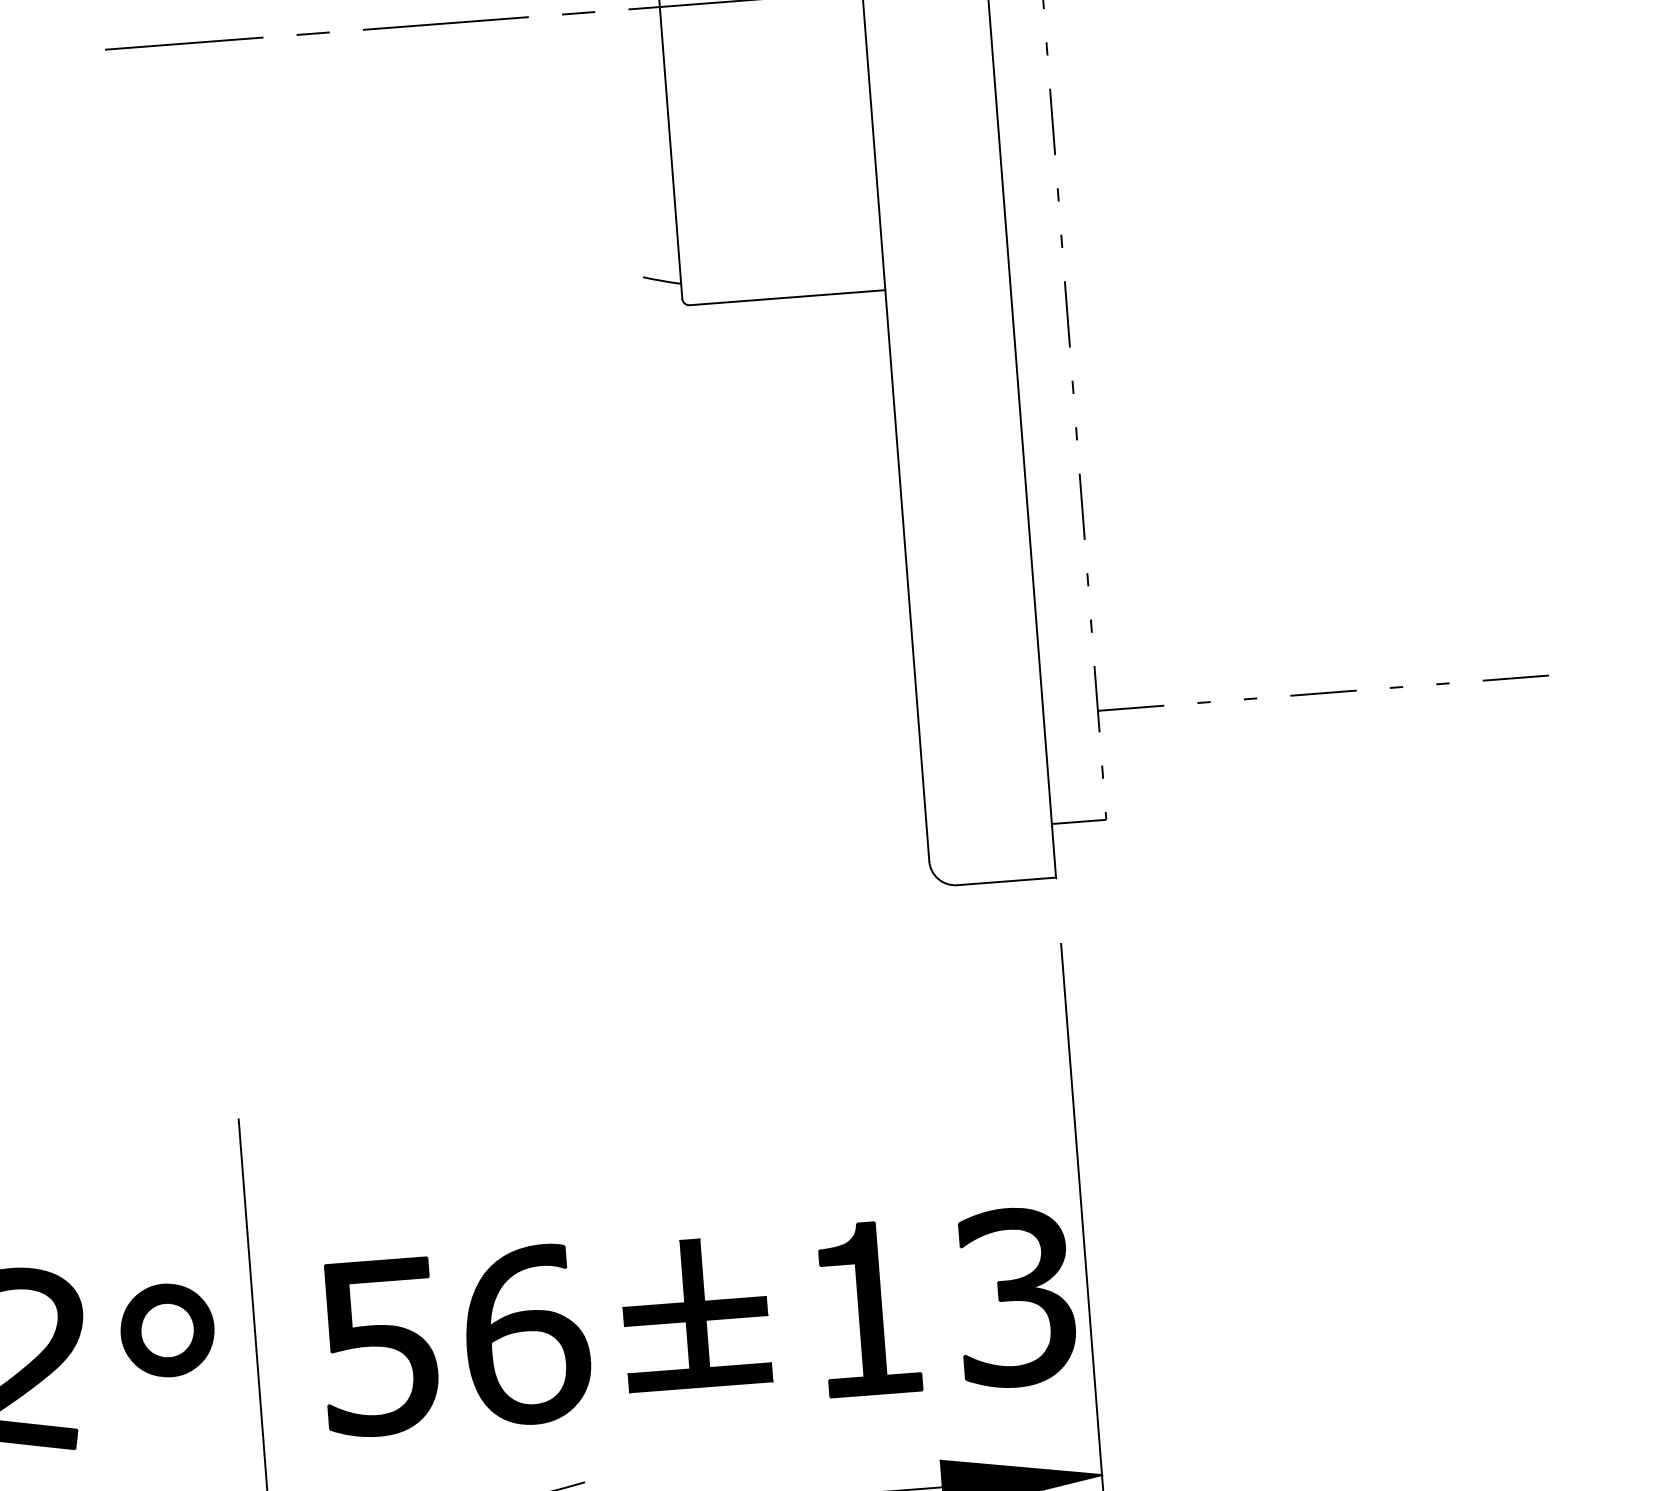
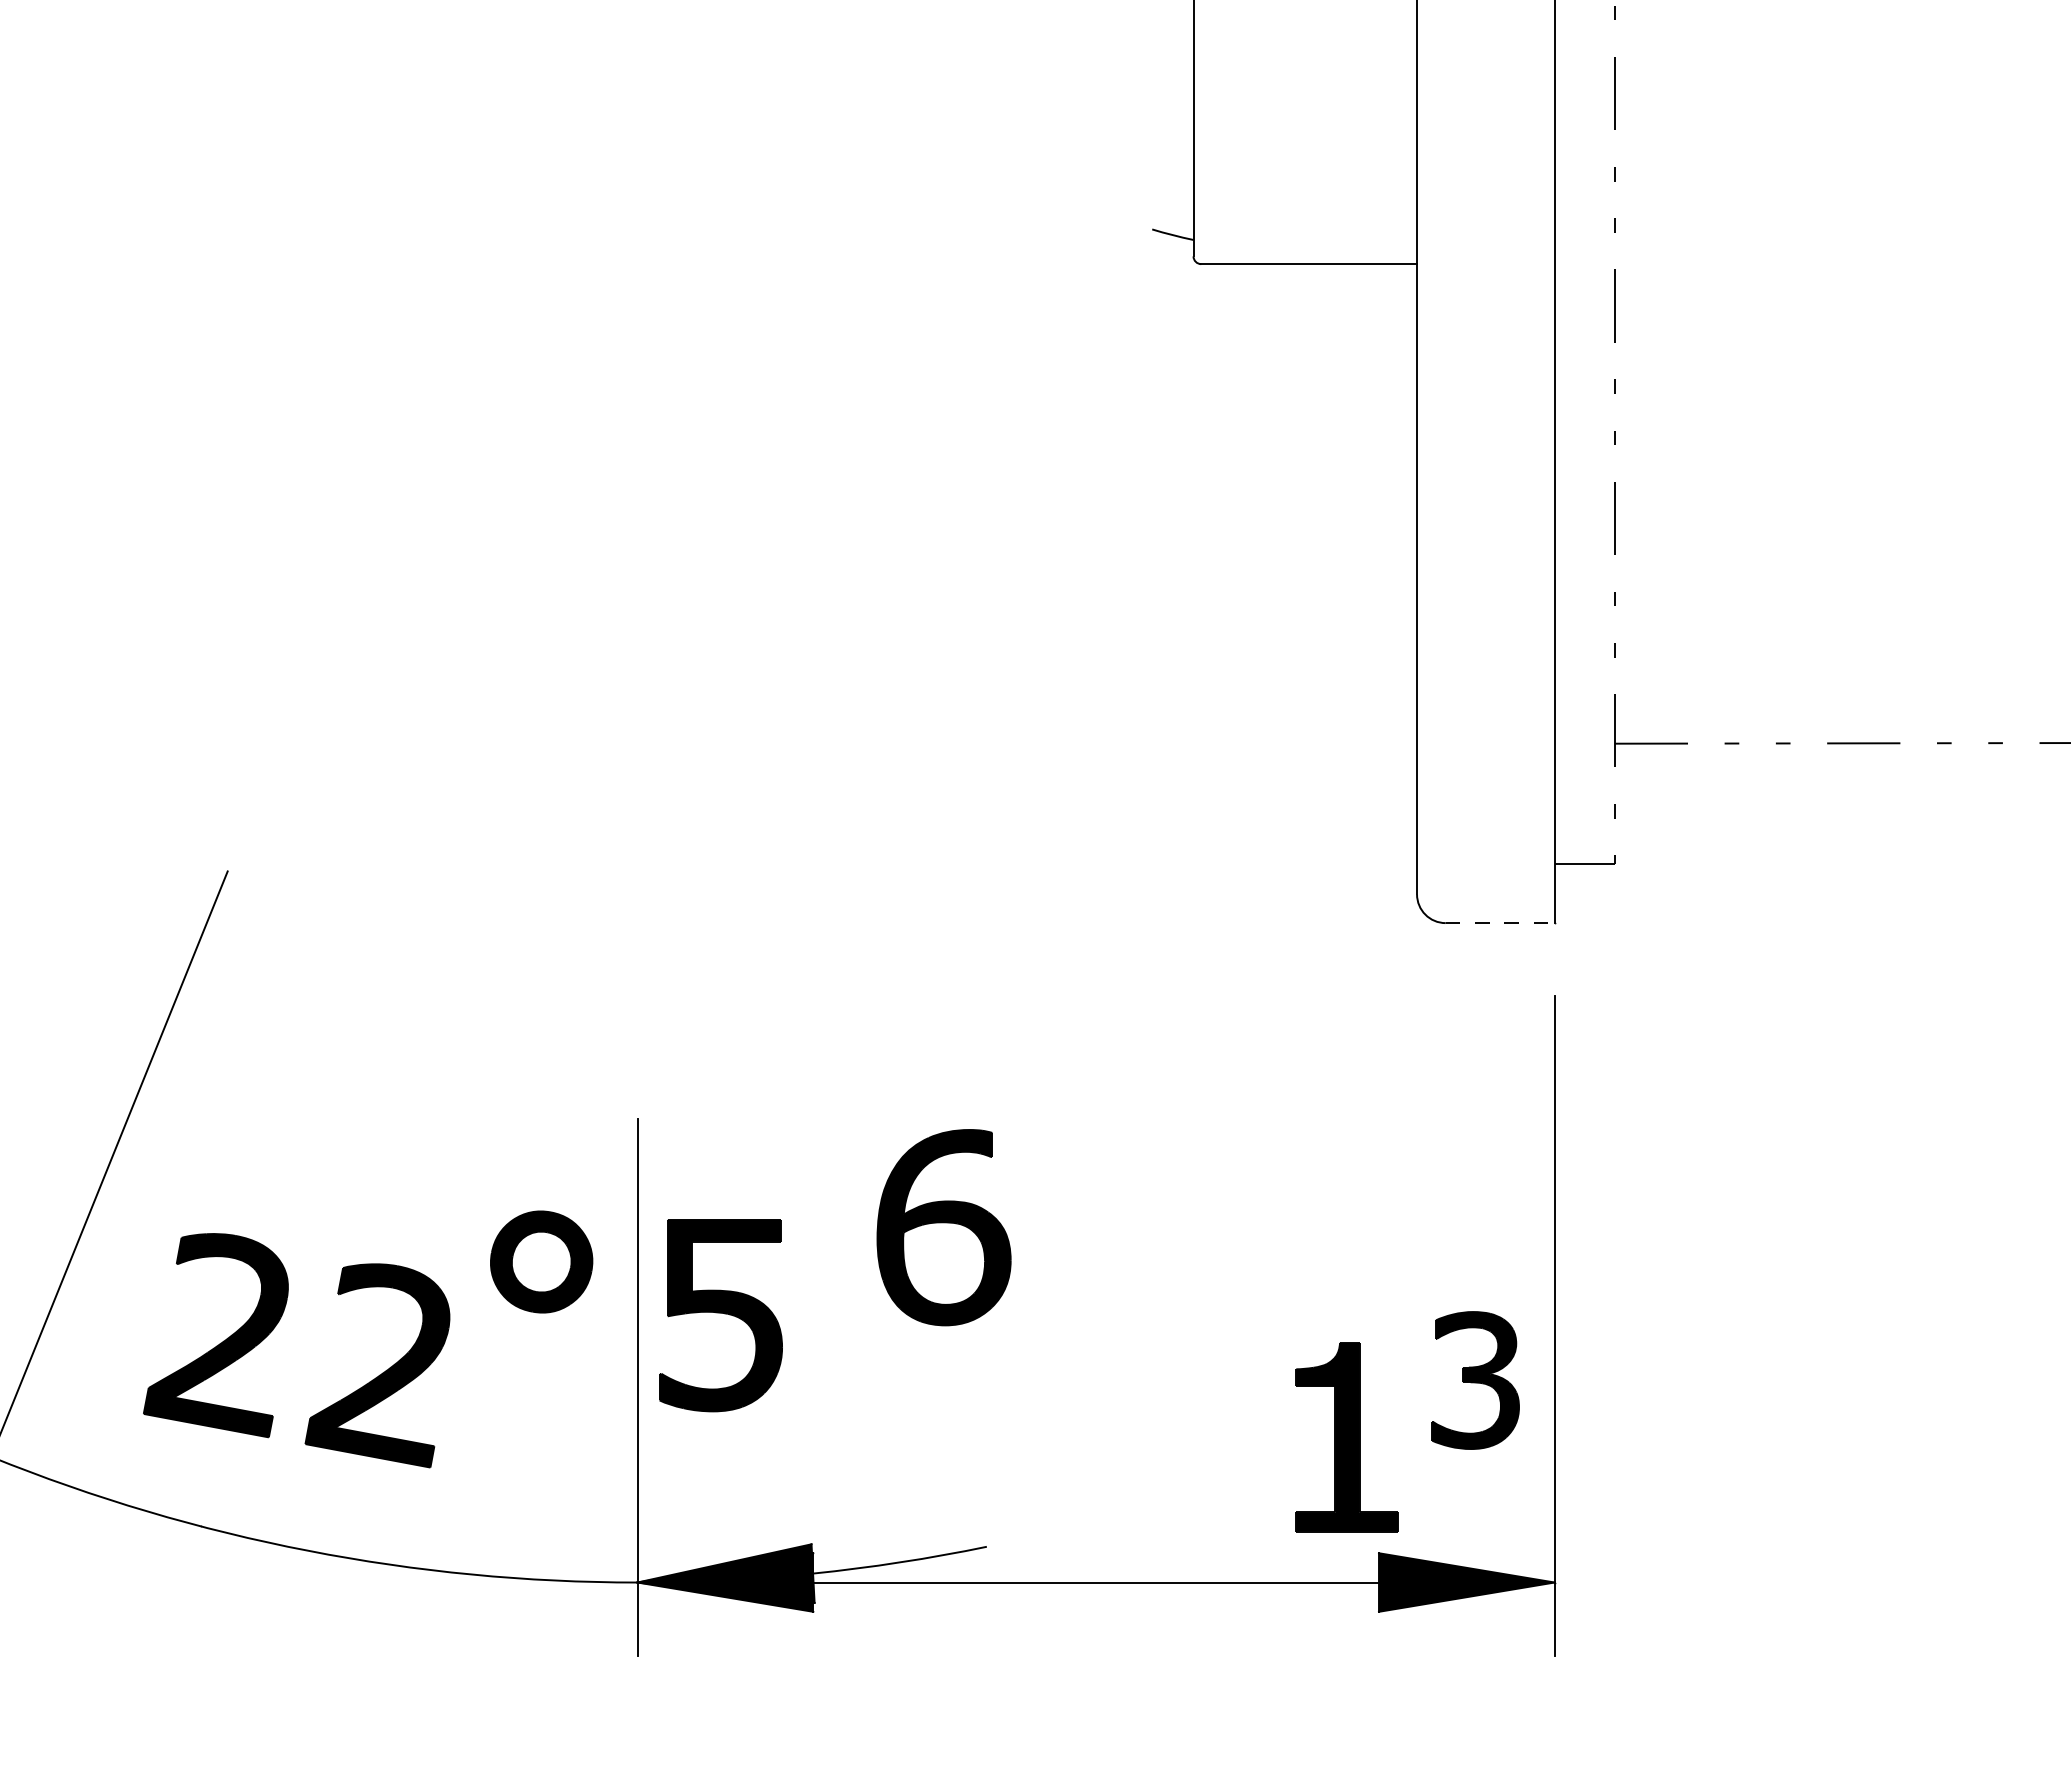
line: (1006, 881) -> (1500, 923), solid -> dashed
part: (1016, 1297) -> (1475, 1380), size x0.7
part: (869, 1308) -> (1346, 1437), moved
part: (695, 1313) -> (1122, 1370), removed
part: (167, 1330) -> (541, 1261), moved
part: (526, 1335) -> (943, 1227), moved
part: (379, 1348) -> (720, 1315), moved

